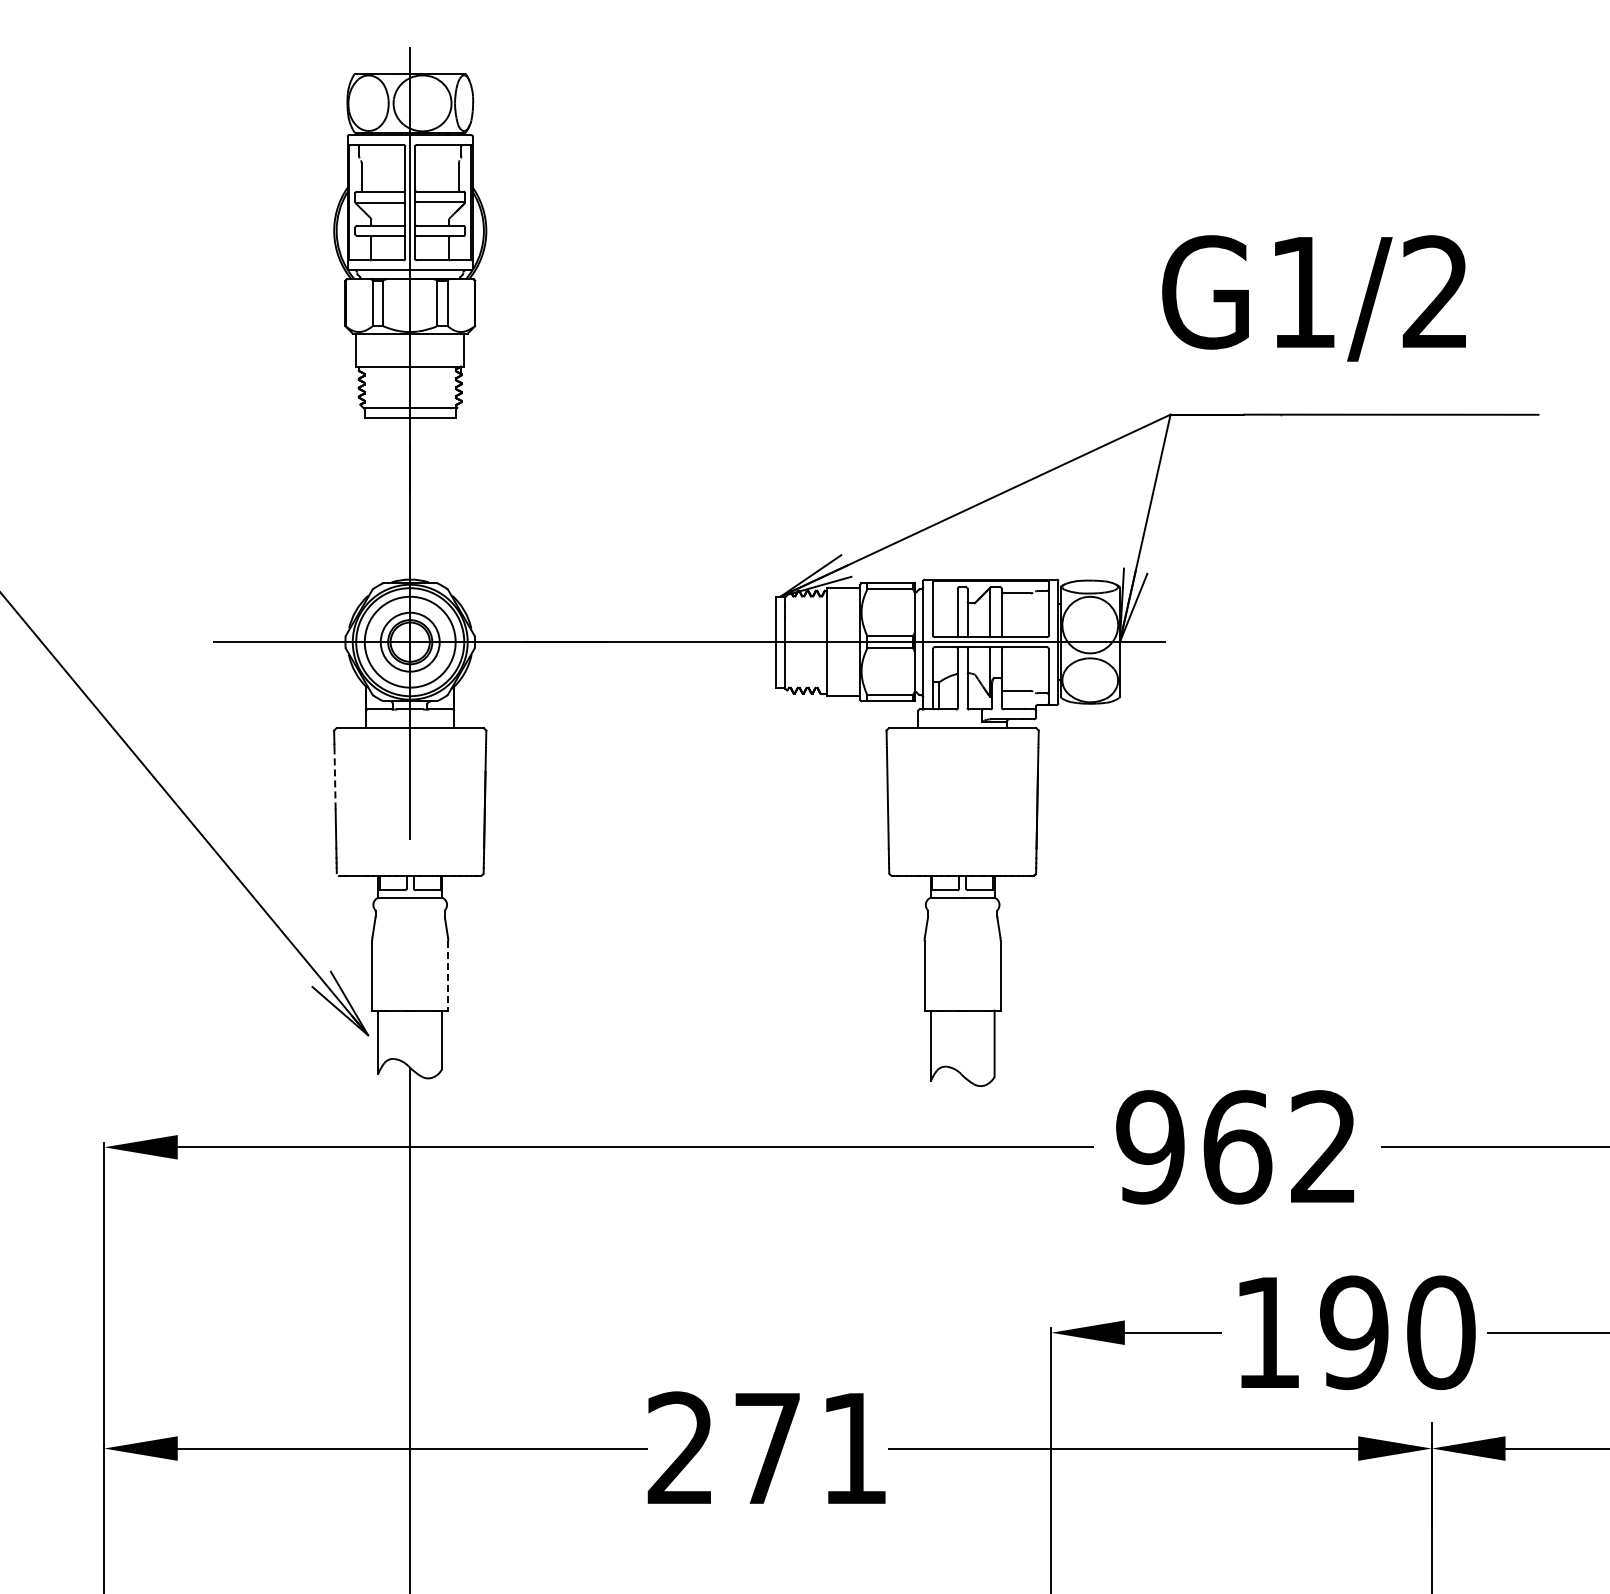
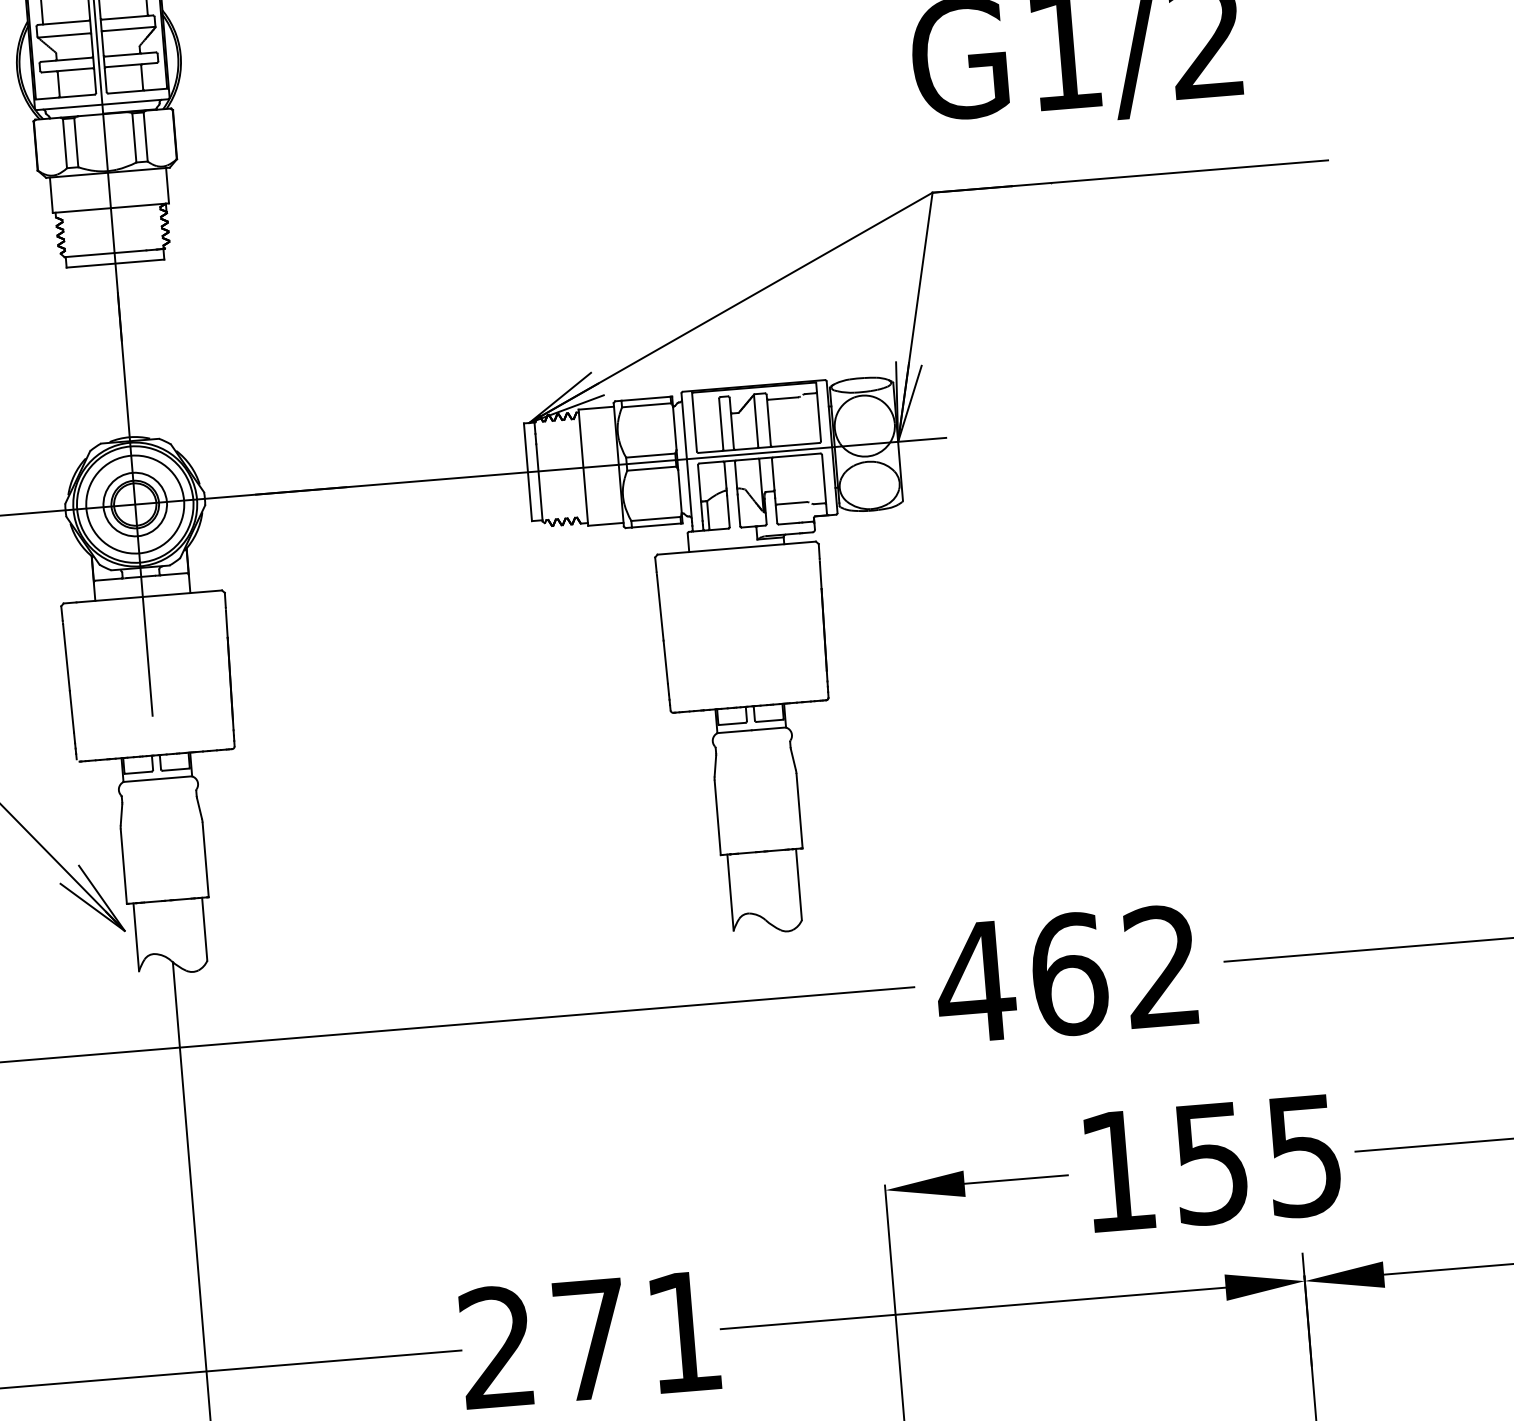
line: (335, 778) -> (66, 657), dashed -> solid
line: (448, 975) -> (205, 859), dashed -> solid
text: (1150, 1147) -> (975, 982), 962 -> 462
text: (1397, 1332) -> (1257, 1159), 190 -> 155

